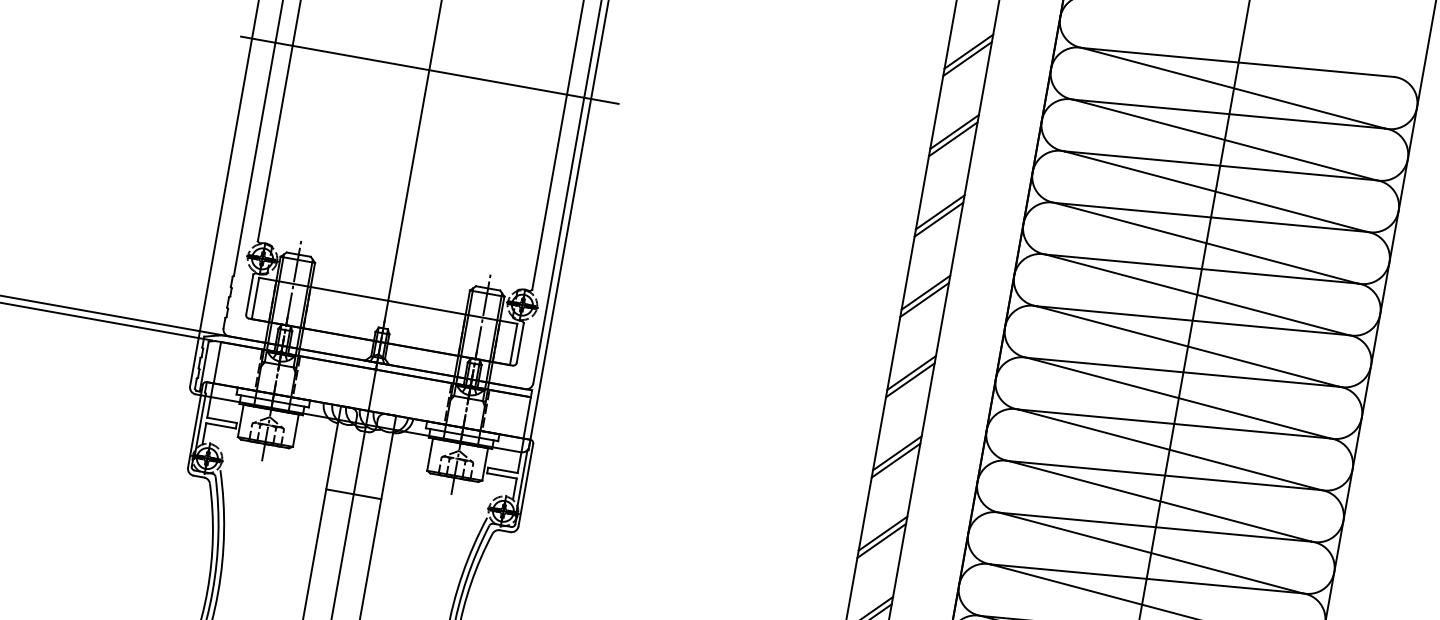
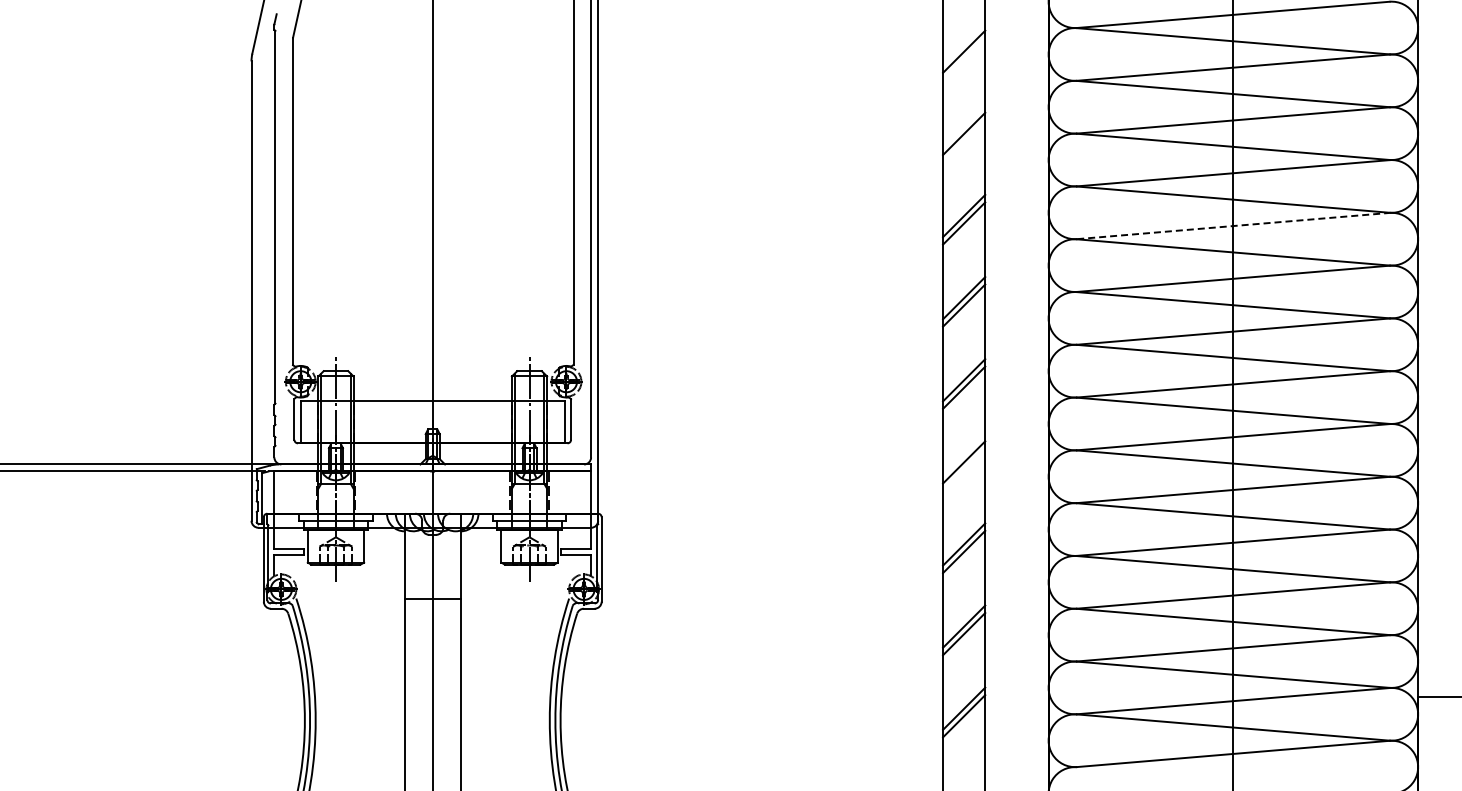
line: (967, 59) -> (964, 59), removed
line: (430, 70) -> (433, 165), removed
line: (953, 139) -> (964, 141), removed
line: (1201, 269) -> (1233, 226), solid -> dashed
line: (896, 460) -> (964, 469), removed

